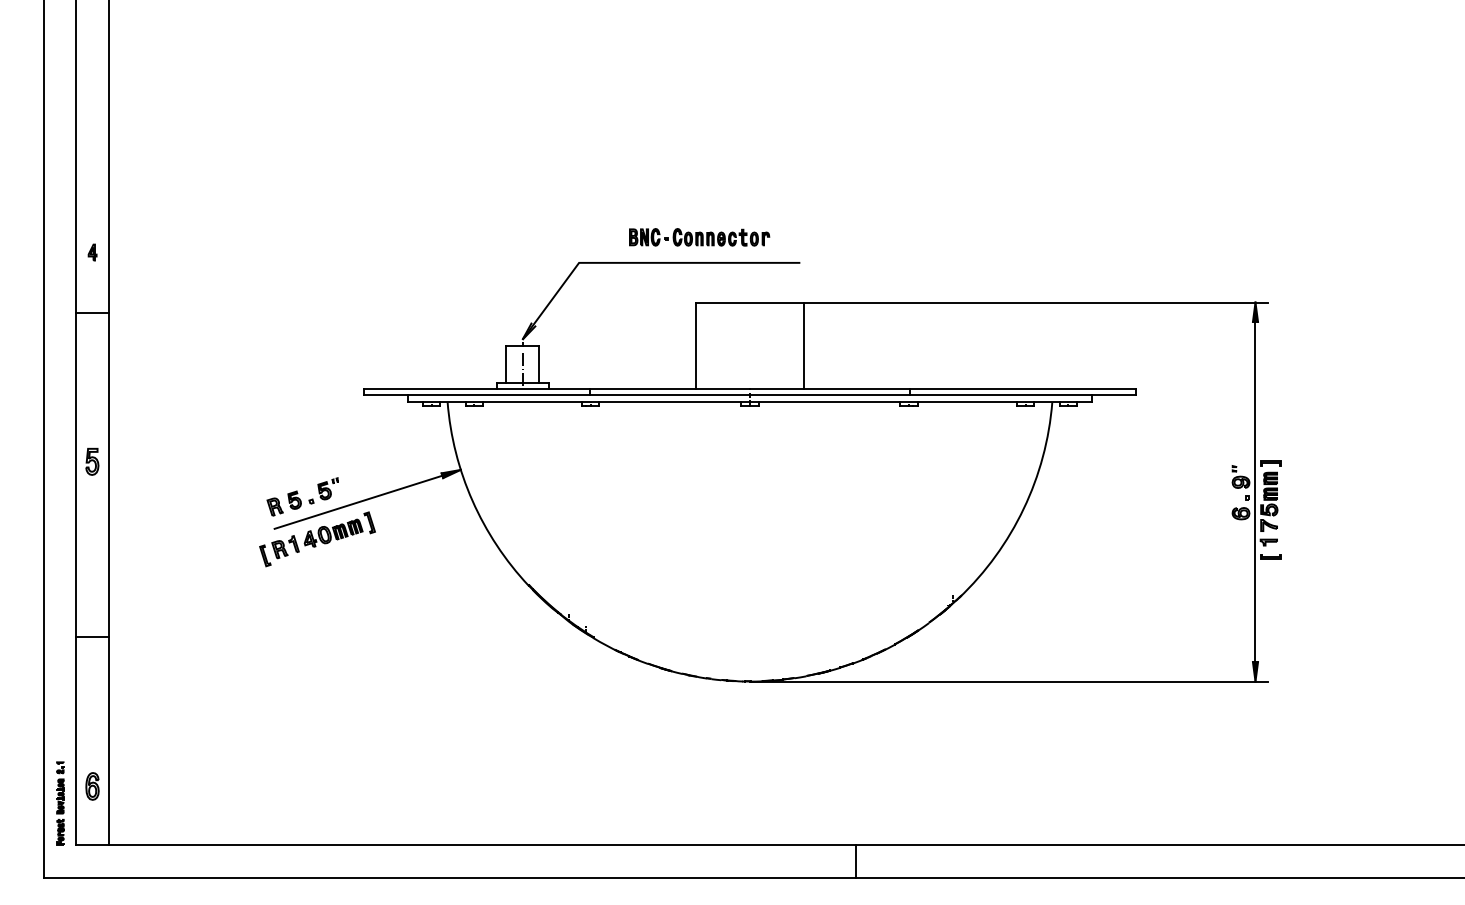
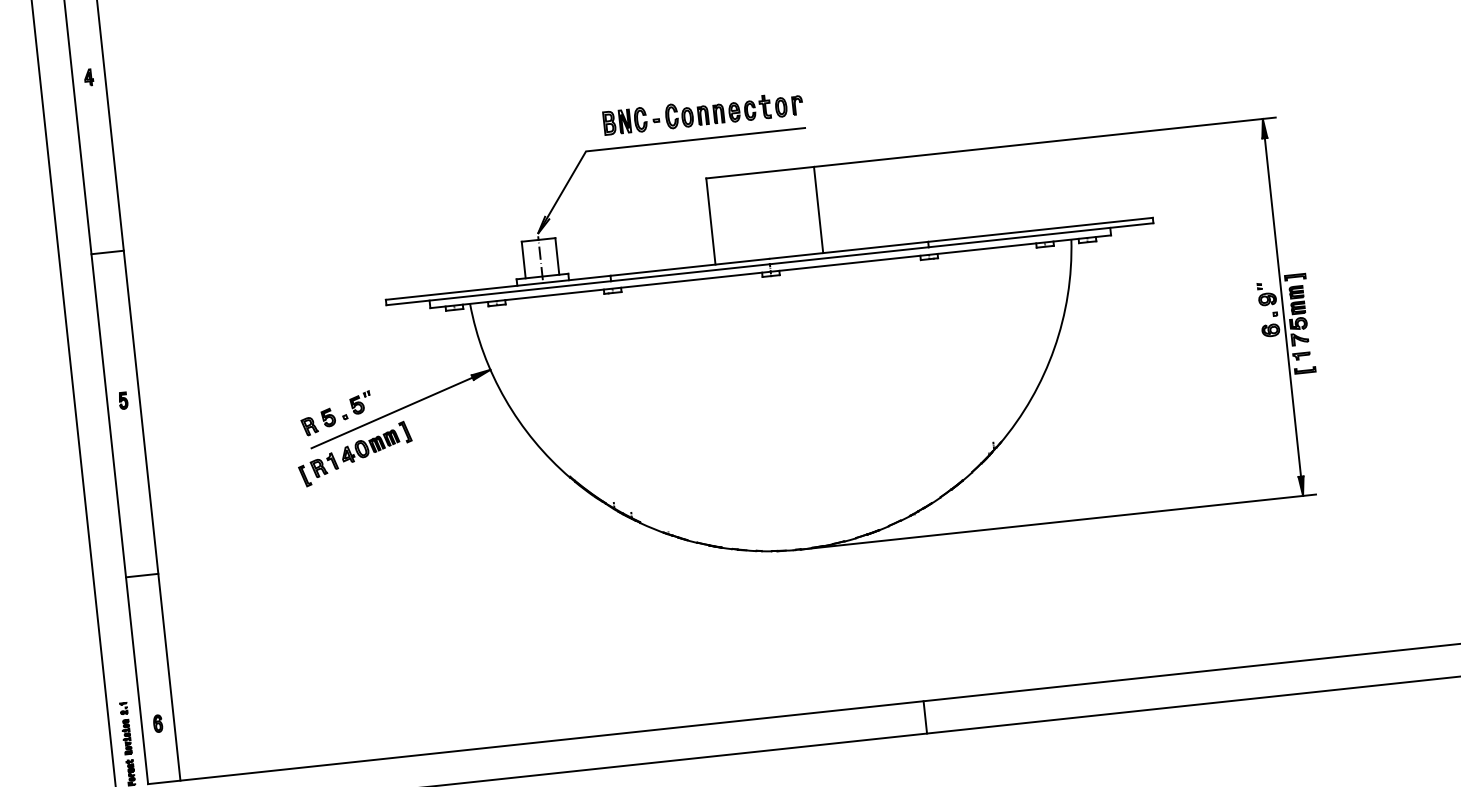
part: (699, 237) -> (703, 113), size x1.43
part: (92, 252) -> (88, 77), moved
part: (92, 461) -> (123, 400), size x0.62
part: (92, 786) -> (157, 723), size x0.62

